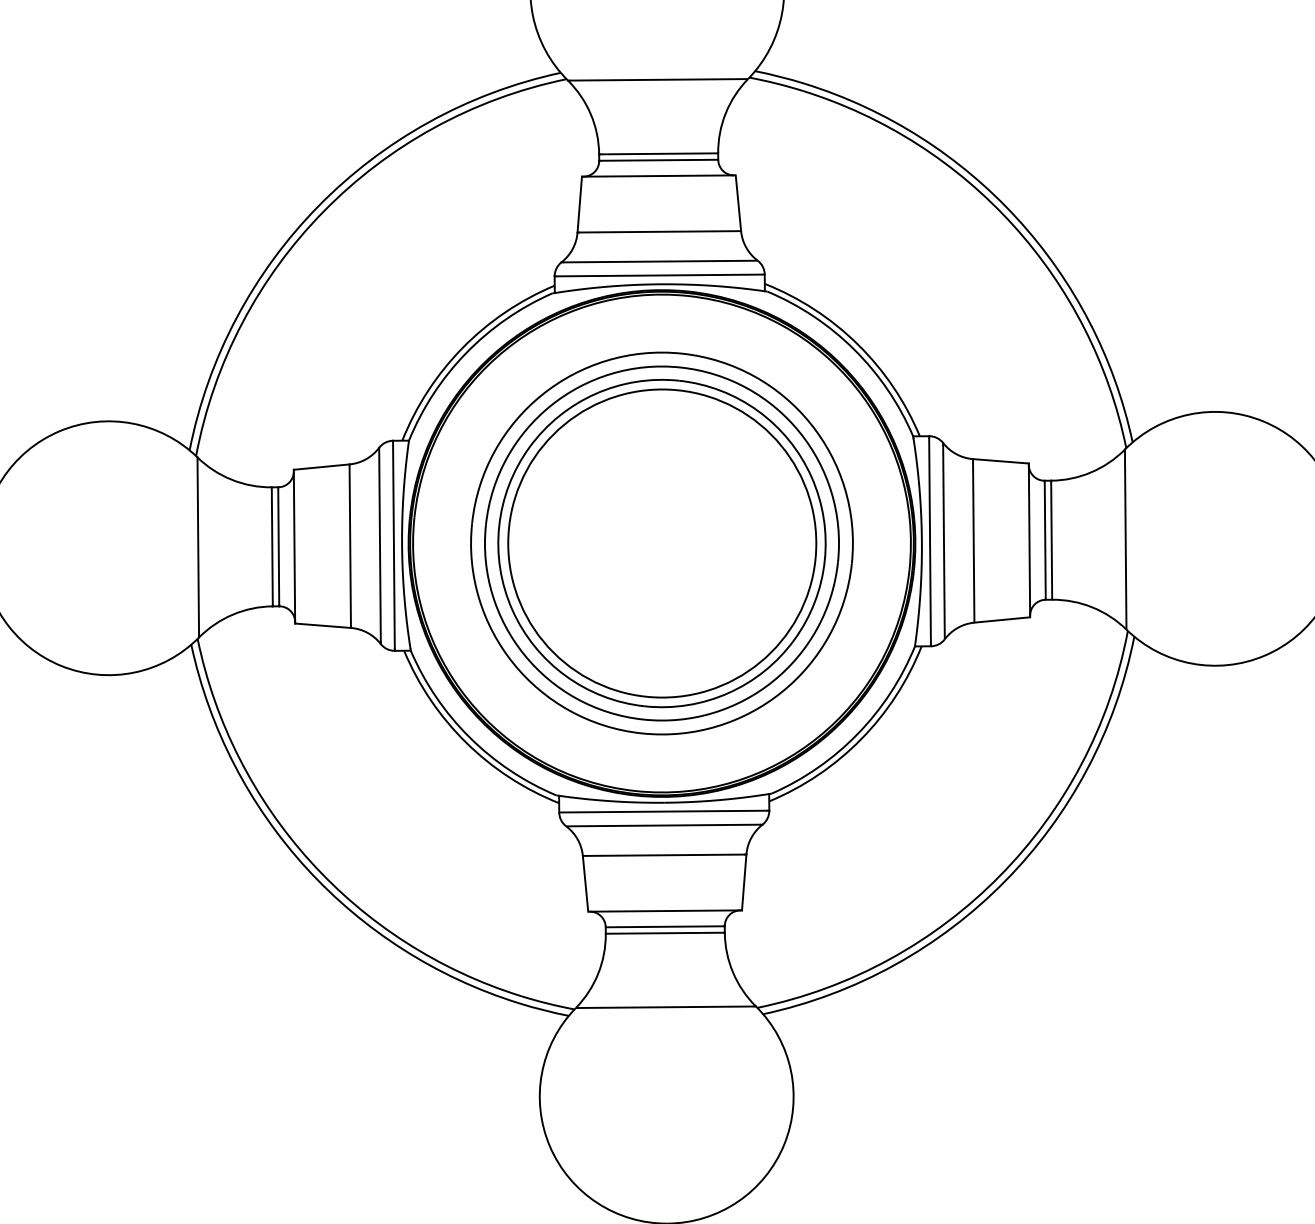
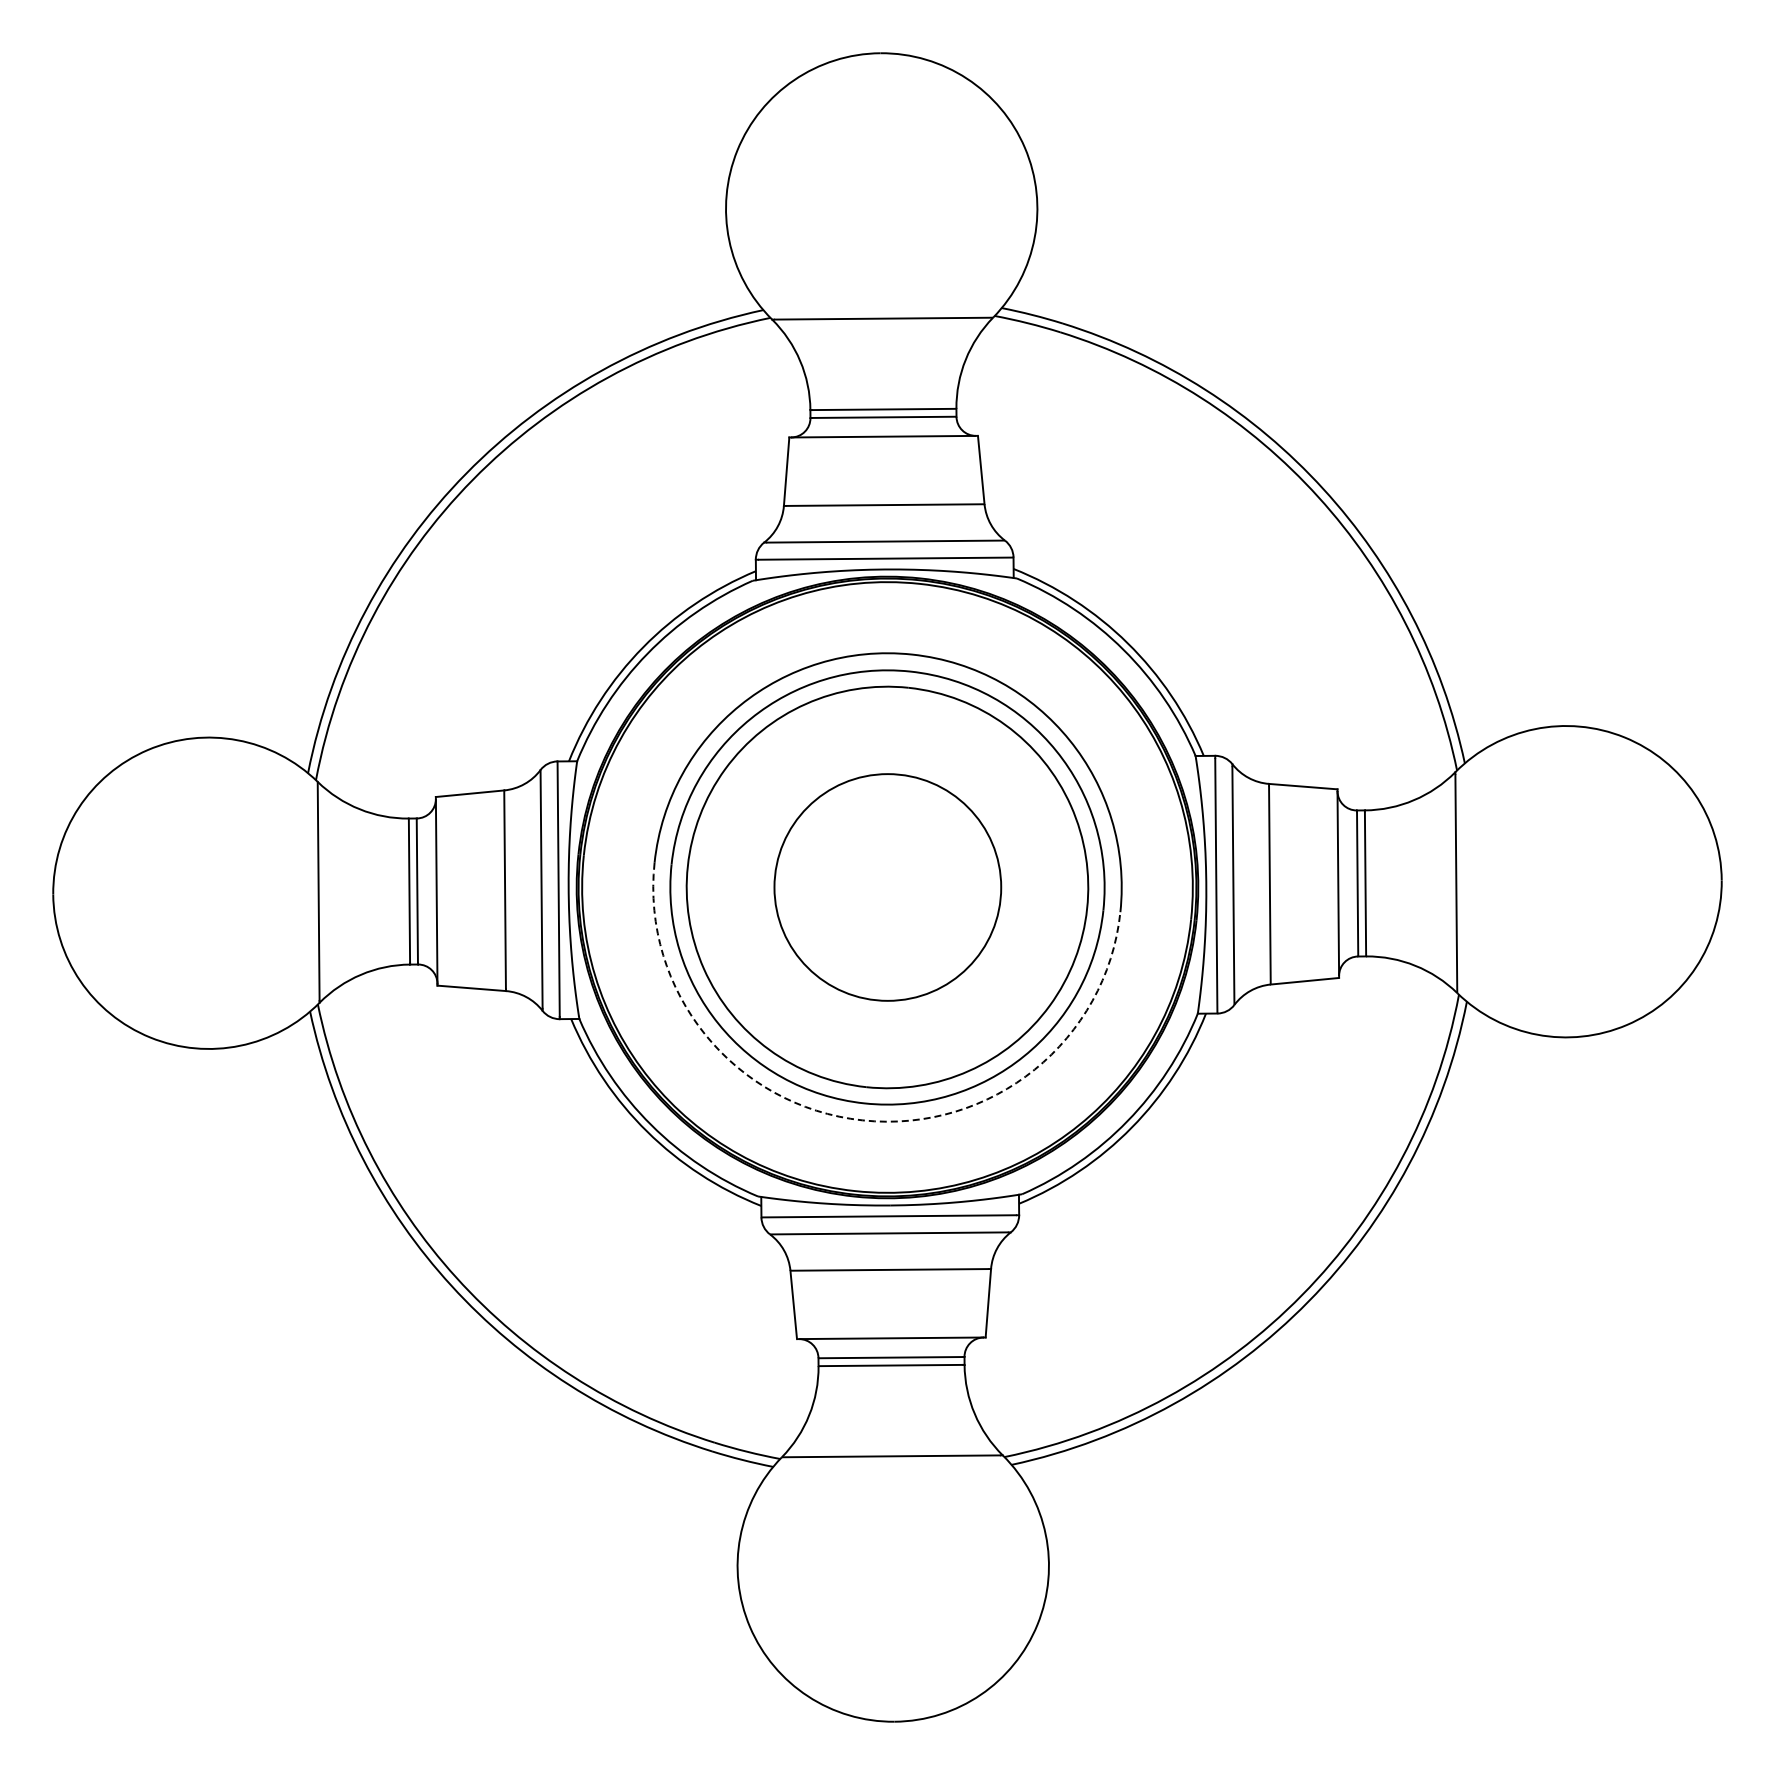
circle: (661, 543) -> (887, 887), size x0.6
arc: (641, 733) -> (862, 1120), solid -> dashed

